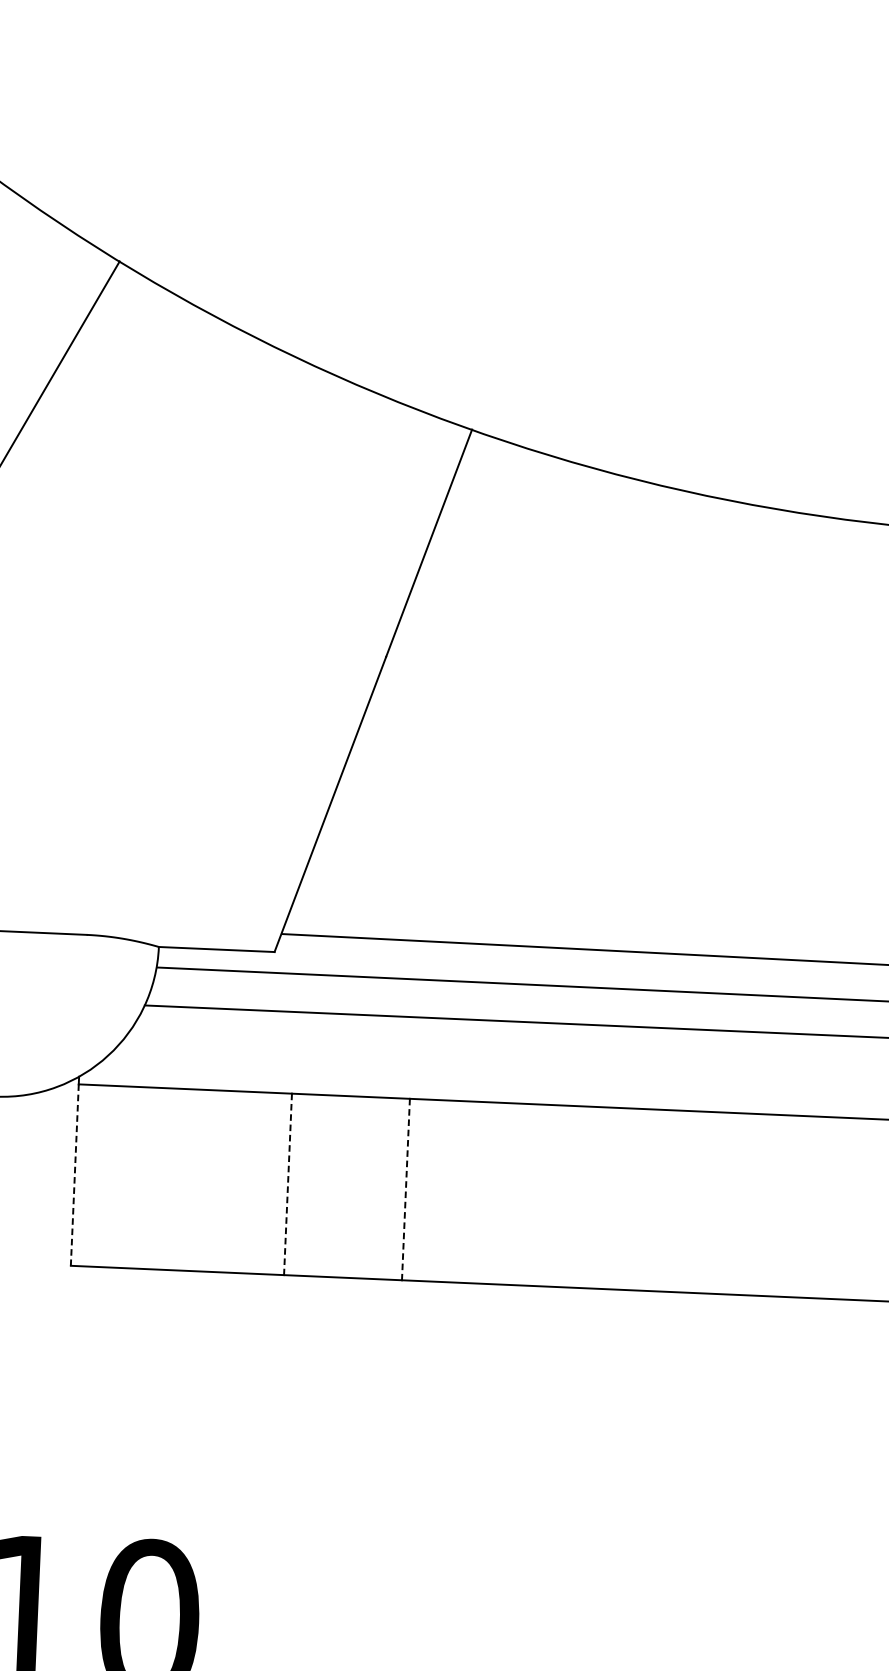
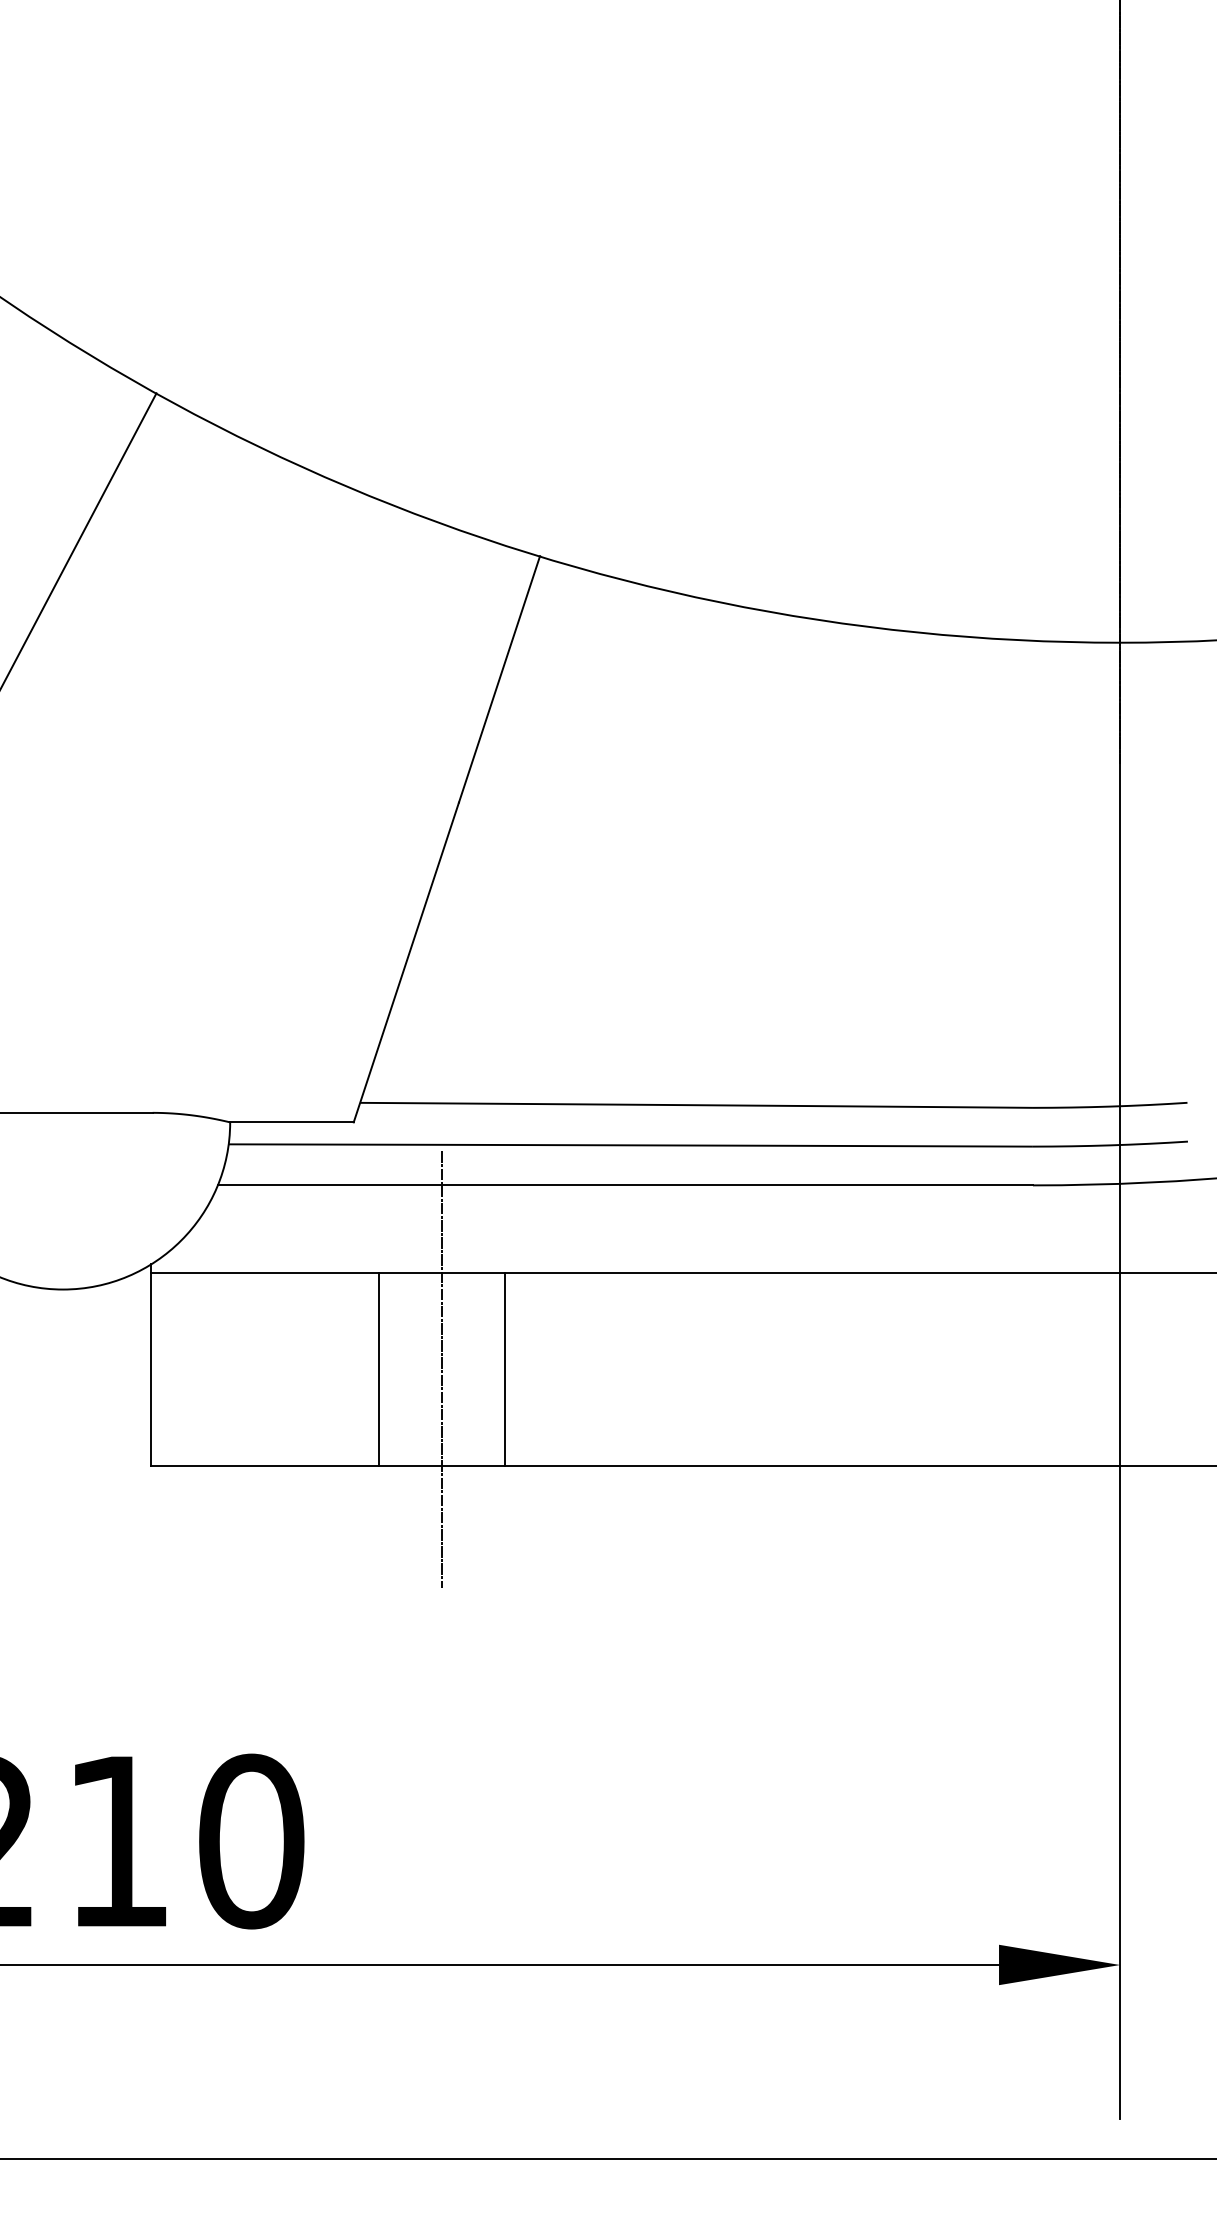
line: (75, 1175) -> (151, 1369), dashed -> solid
line: (287, 1184) -> (378, 1369), dashed -> solid
line: (346, 1186) -> (441, 1369), added
line: (405, 1189) -> (504, 1369), dashed -> solid

